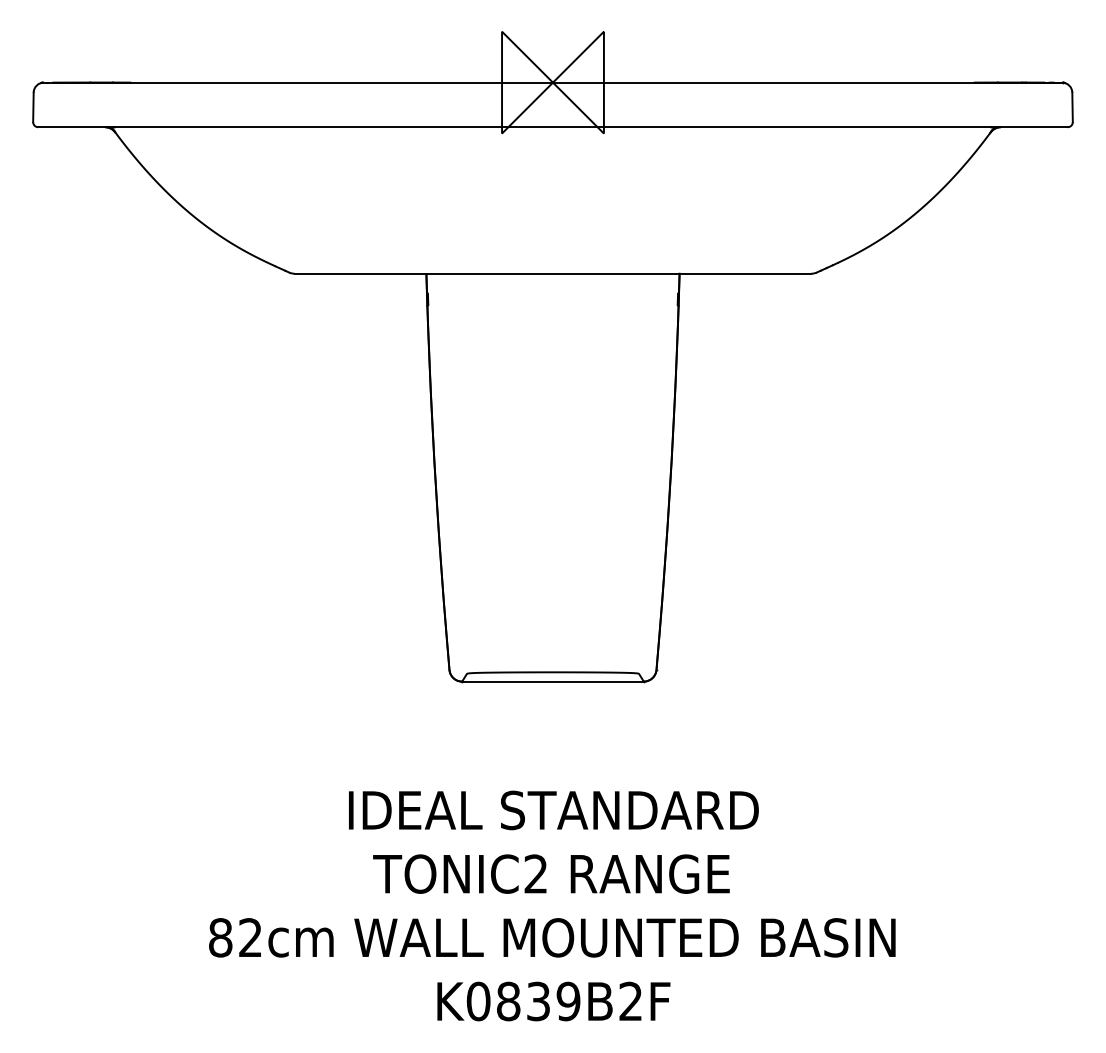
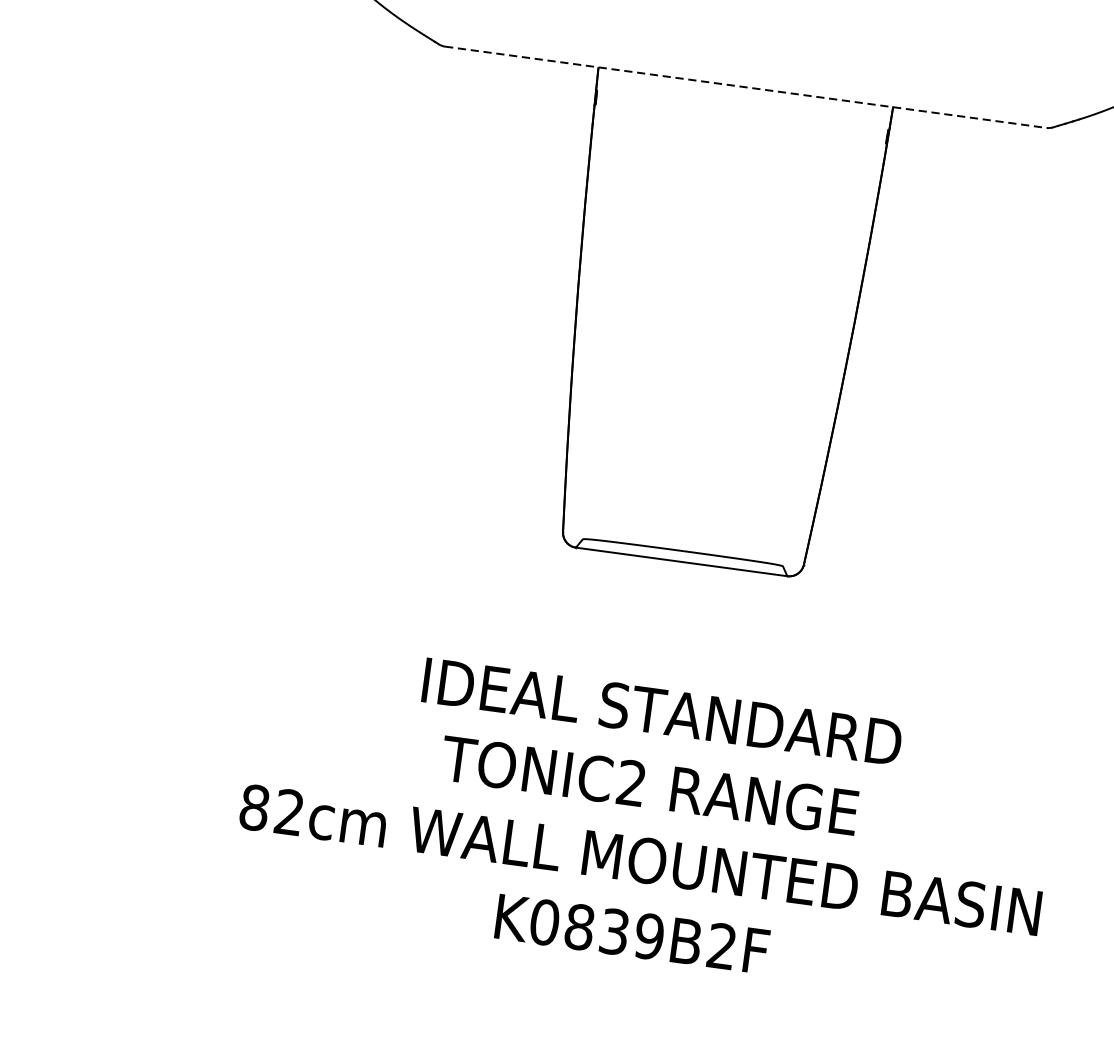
line: (553, 273) -> (746, 87), solid -> dashed

